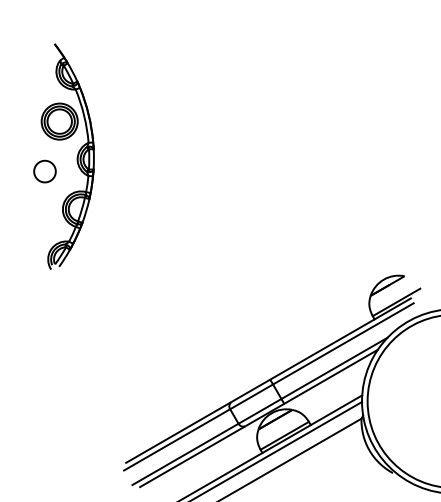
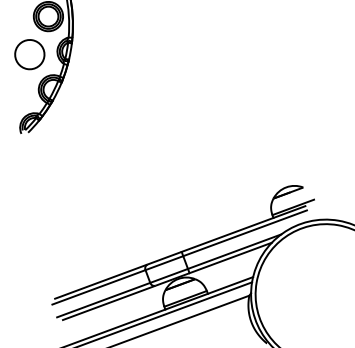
circle: (44, 171) -> (29, 54), size x1.67

